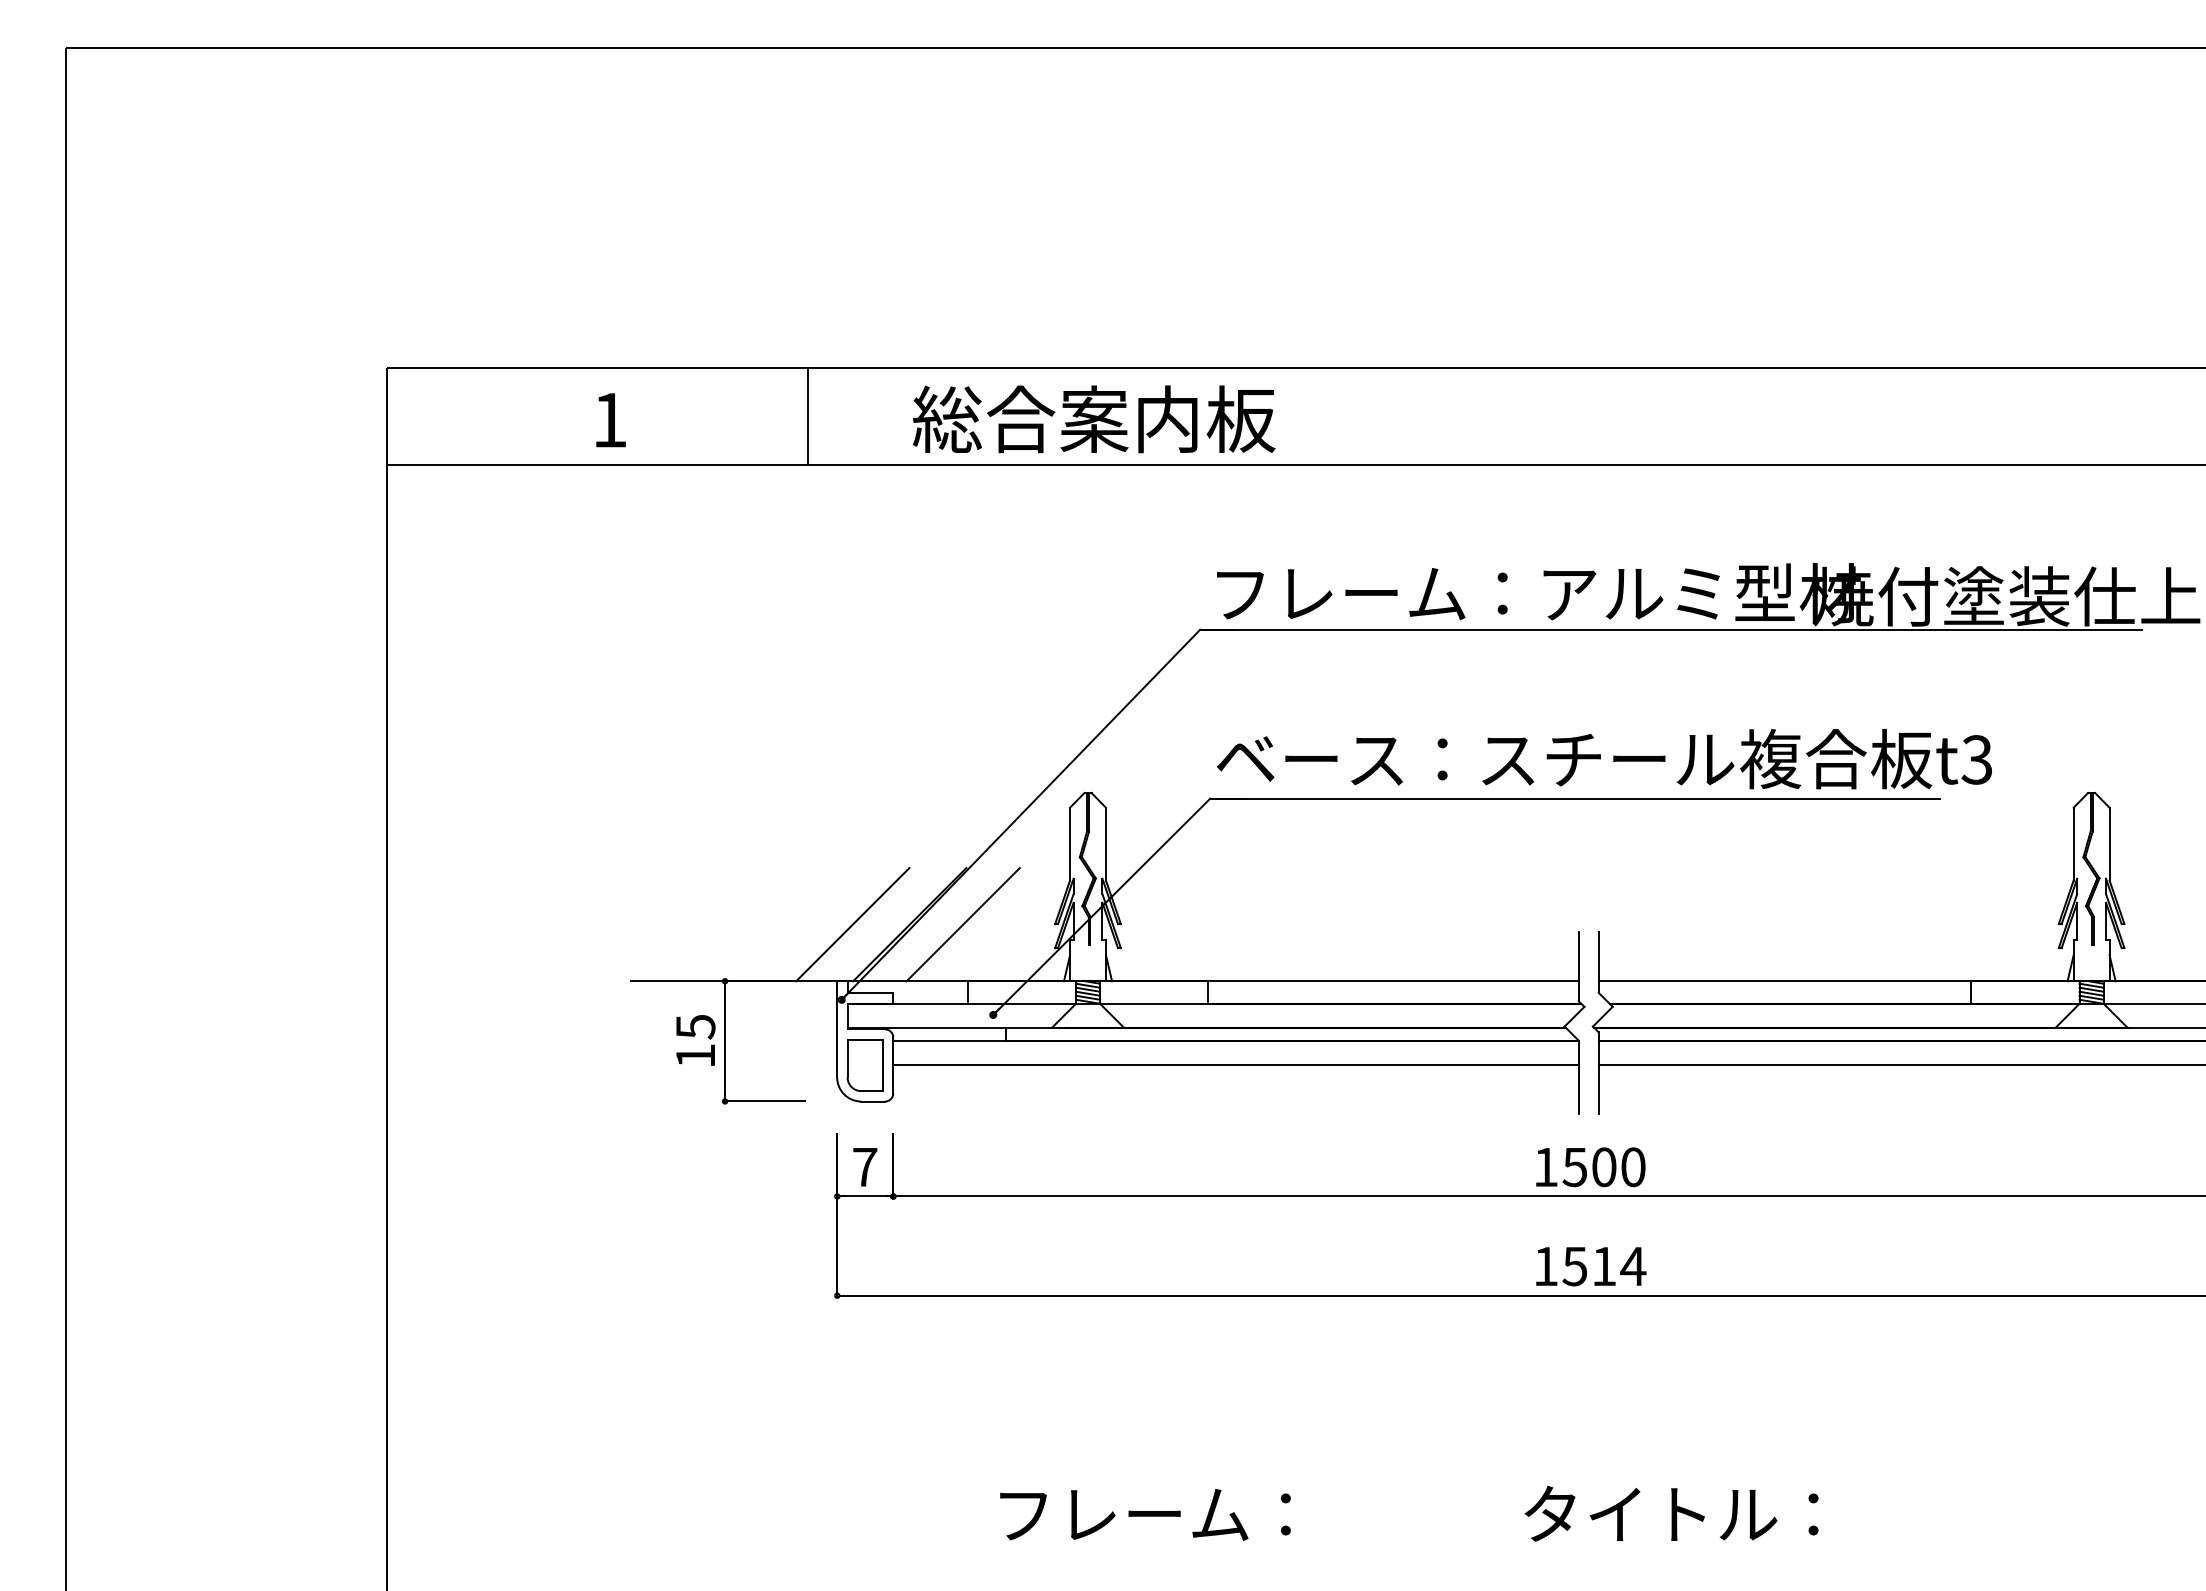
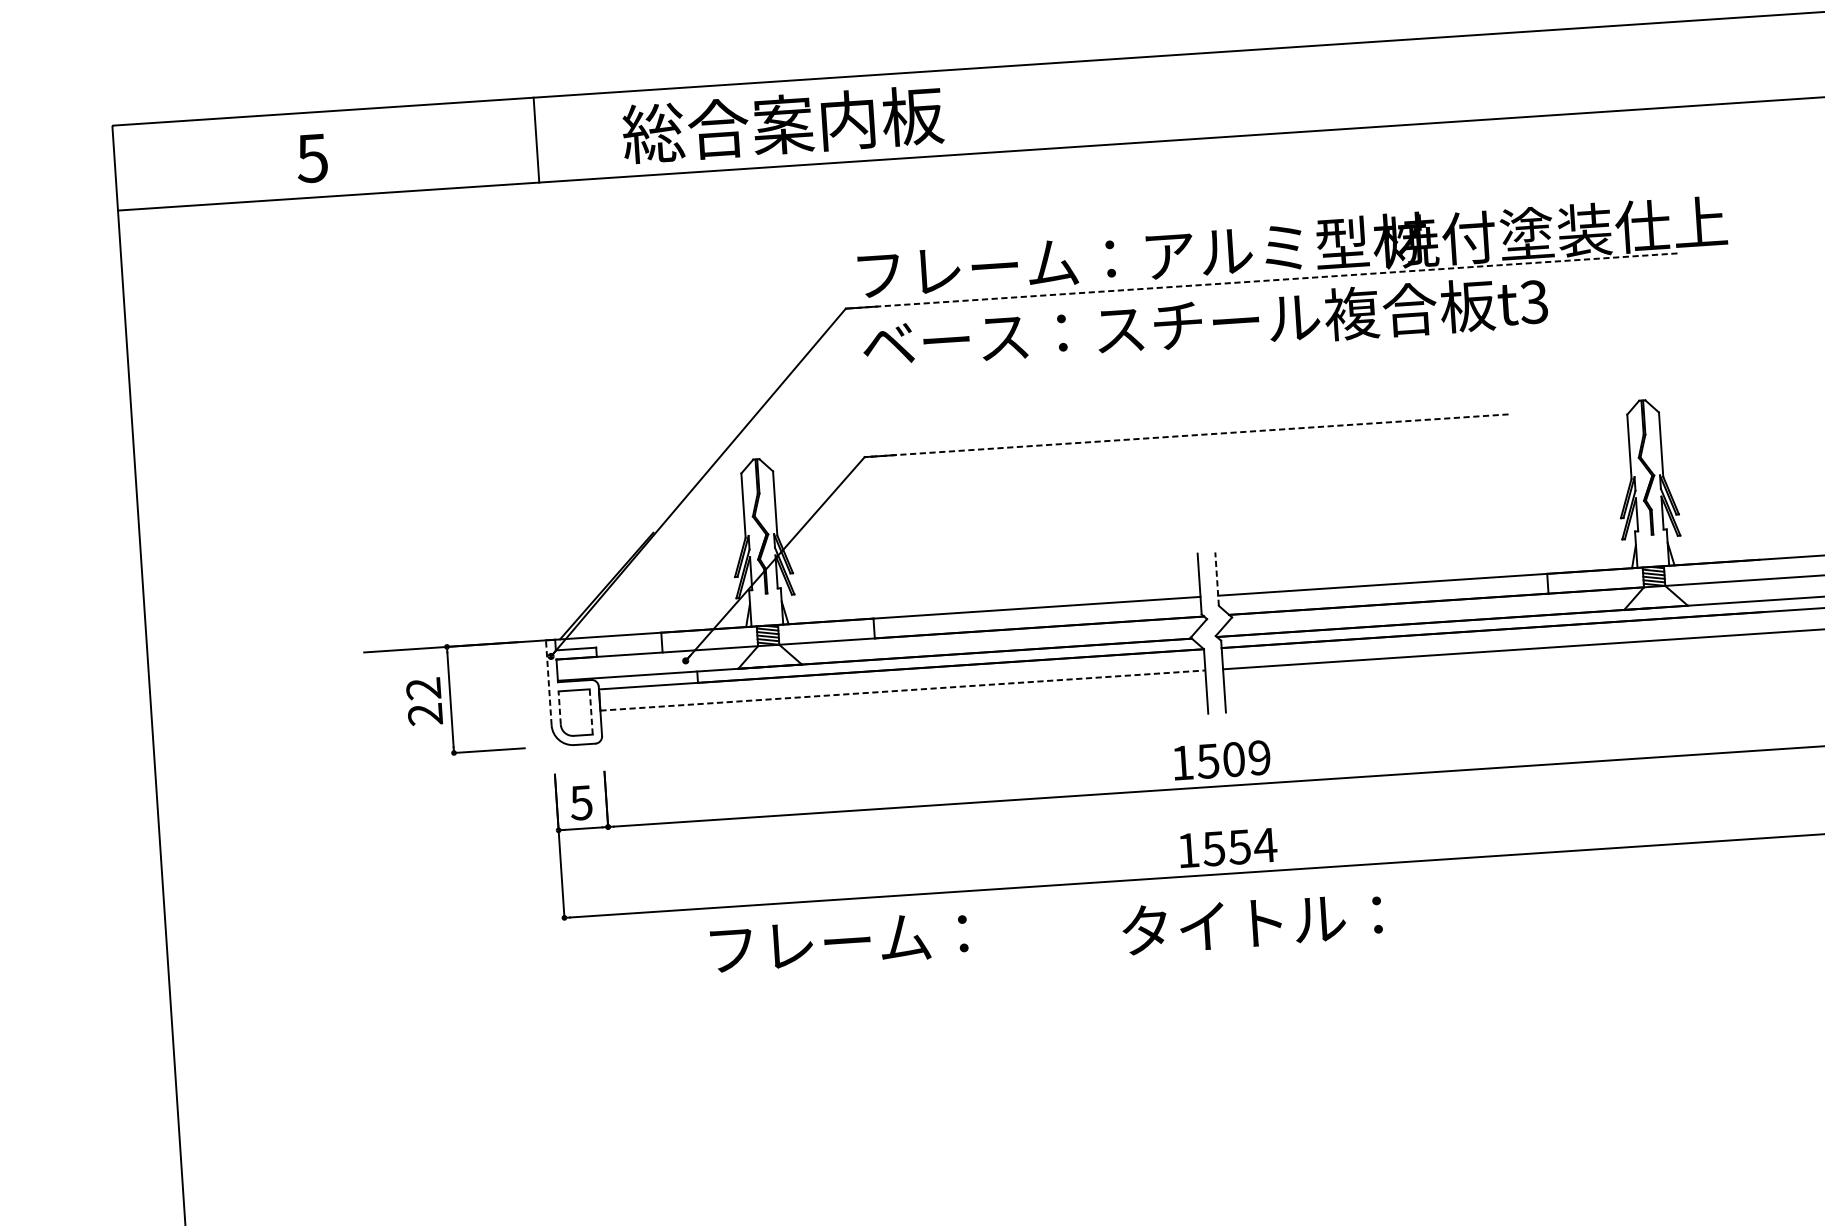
line: (807, 416) -> (536, 140), moved
text: (1093, 419) -> (782, 124), moved
text: (609, 420) -> (312, 158), 1 -> 5
line: (1670, 629) -> (1260, 280), solid -> dashed
text: (1603, 759) -> (1204, 323), moved
line: (1575, 798) -> (1186, 435), solid -> dashed
line: (852, 924) -> (556, 589), removed
line: (962, 924) -> (653, 582), removed
line: (1598, 962) -> (1216, 579), solid -> dashed
line: (837, 1028) -> (549, 681), solid -> dashed
text: (695, 1041) -> (424, 701), 15 -> 22
line: (847, 1058) -> (559, 707), solid -> dashed
line: (1235, 1064) -> (902, 690), solid -> dashed
line: (882, 1065) -> (590, 712), solid -> dashed
text: (864, 1167) -> (580, 803), 7 -> 5
text: (1633, 1167) -> (1259, 758), 1500 -> 1509
text: (1603, 1266) -> (1239, 847), 1514 -> 1554
text: (1671, 1513) -> (1252, 922), moved
text: (1145, 1514) -> (839, 942), moved

